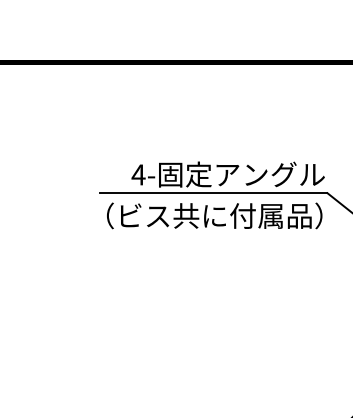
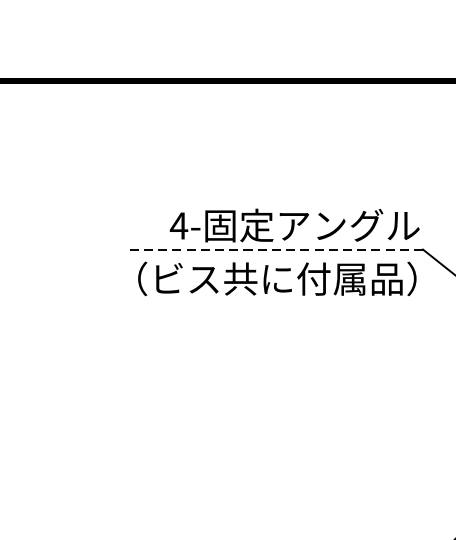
line: (213, 193) -> (275, 249), solid -> dashed

